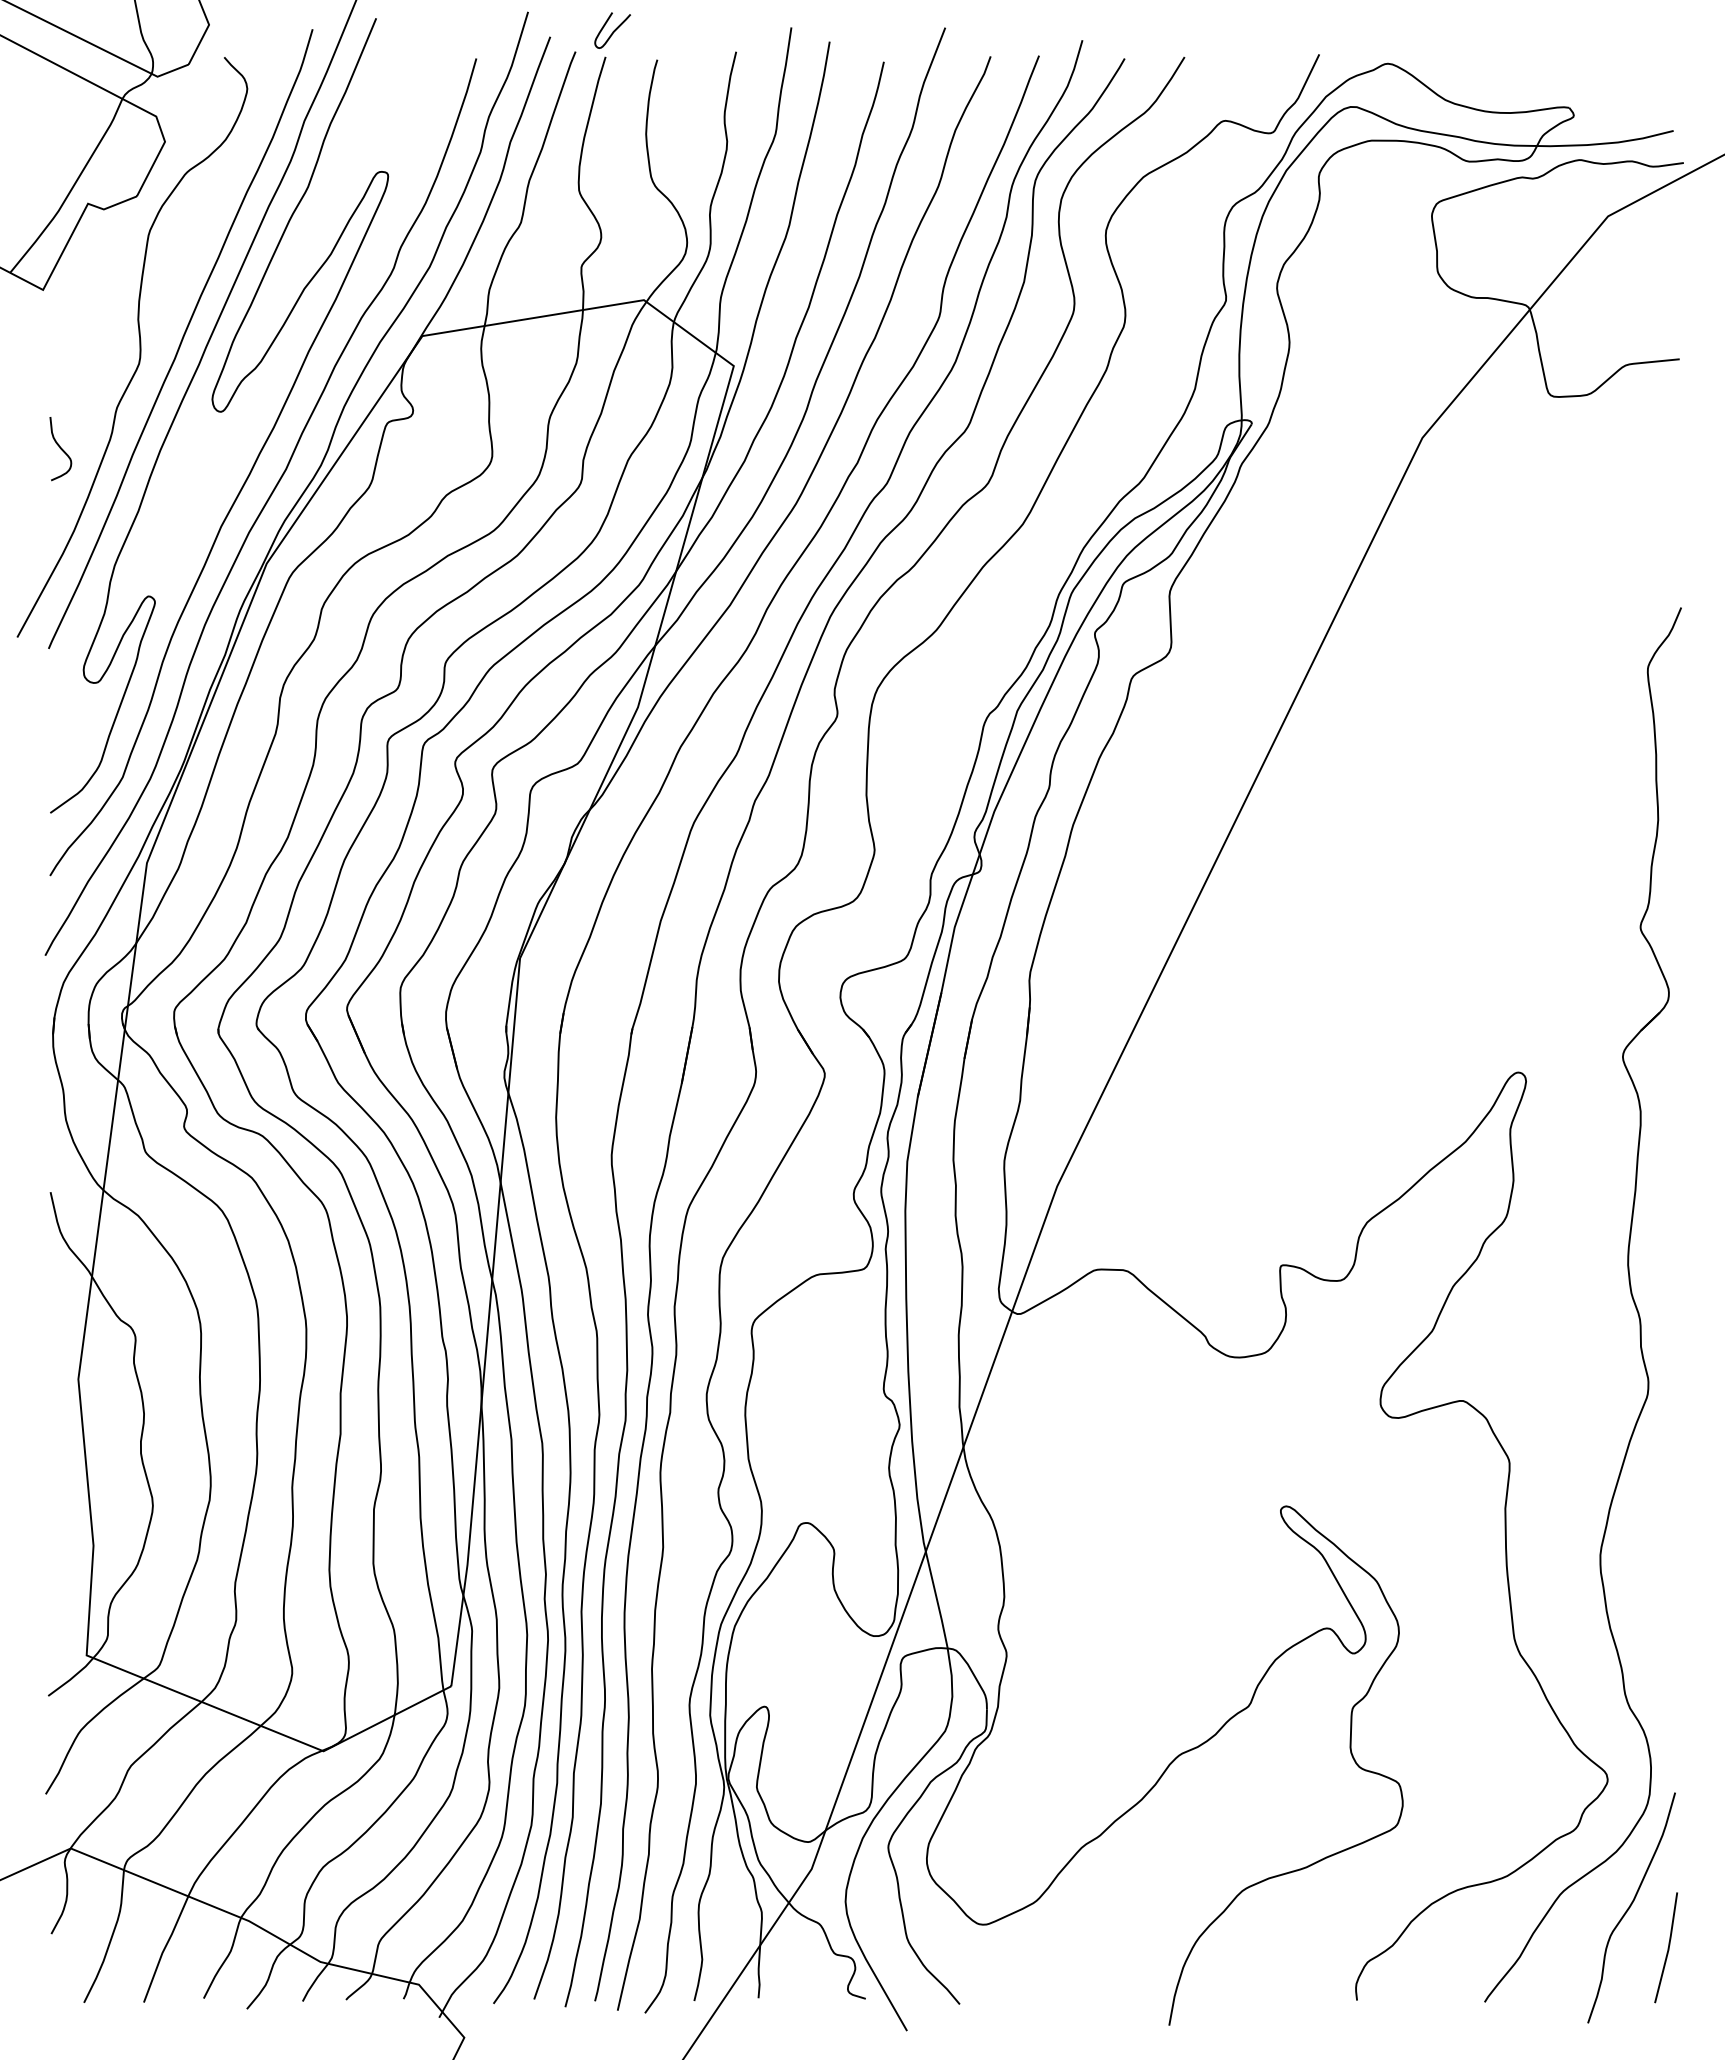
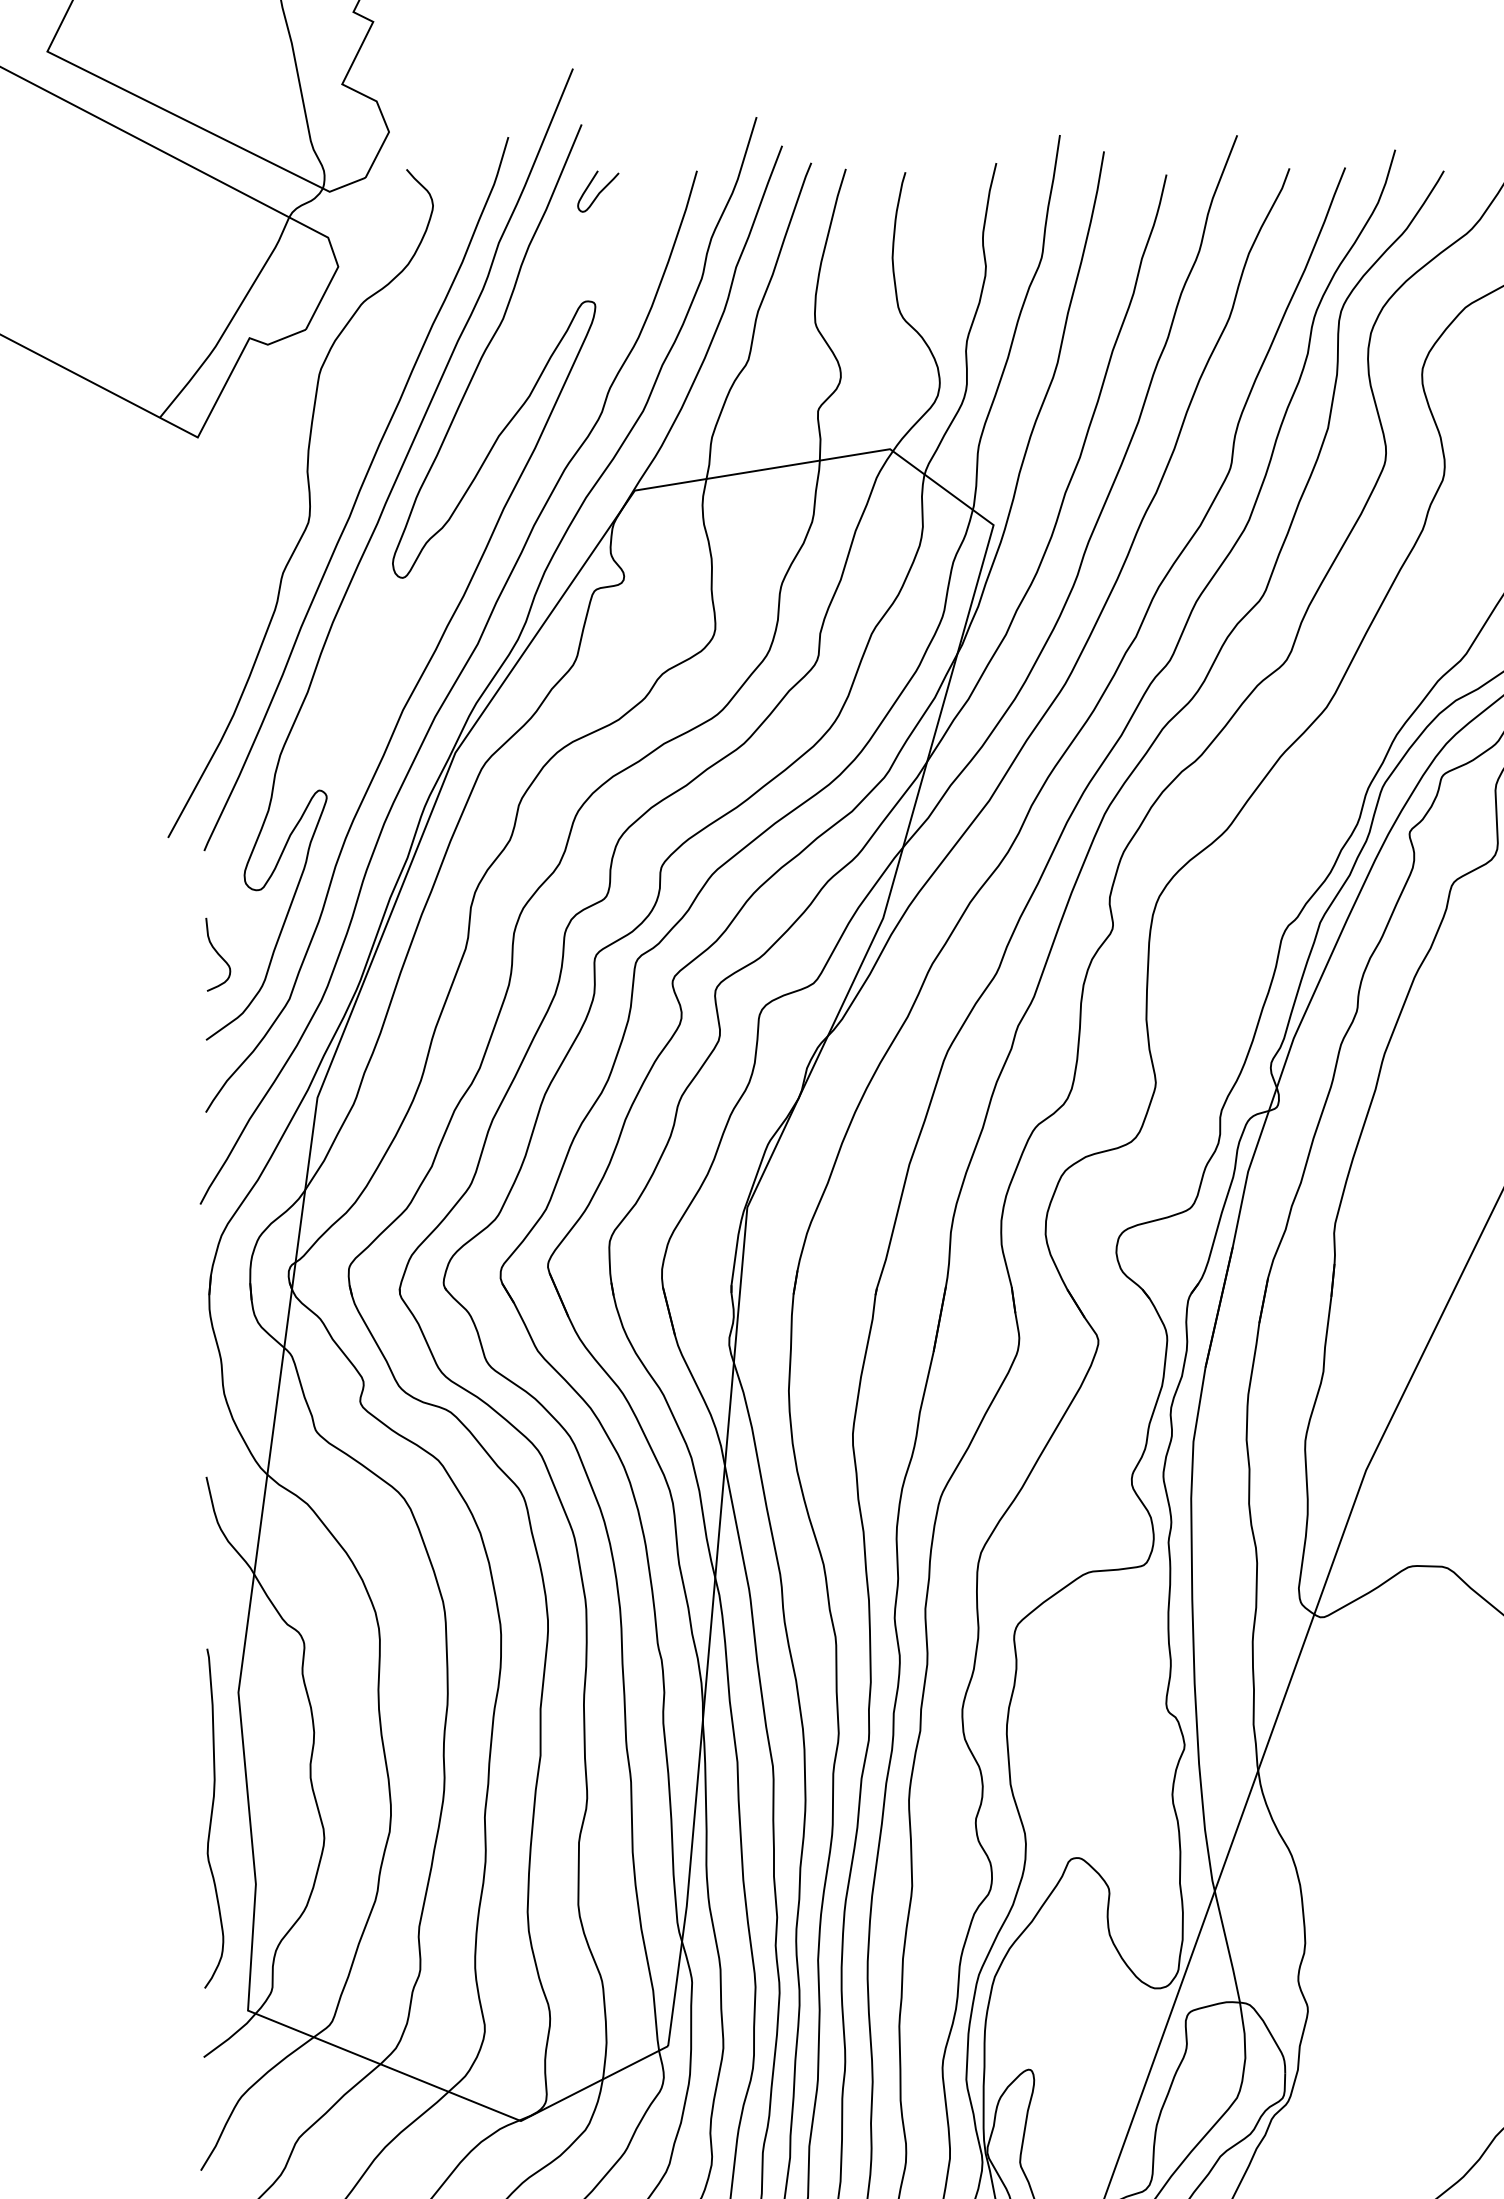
curve: (613, 30) -> (599, 191), moved
curve: (60, 449) -> (217, 955), moved
curve: (55, 1488) -> (212, 1818), added

